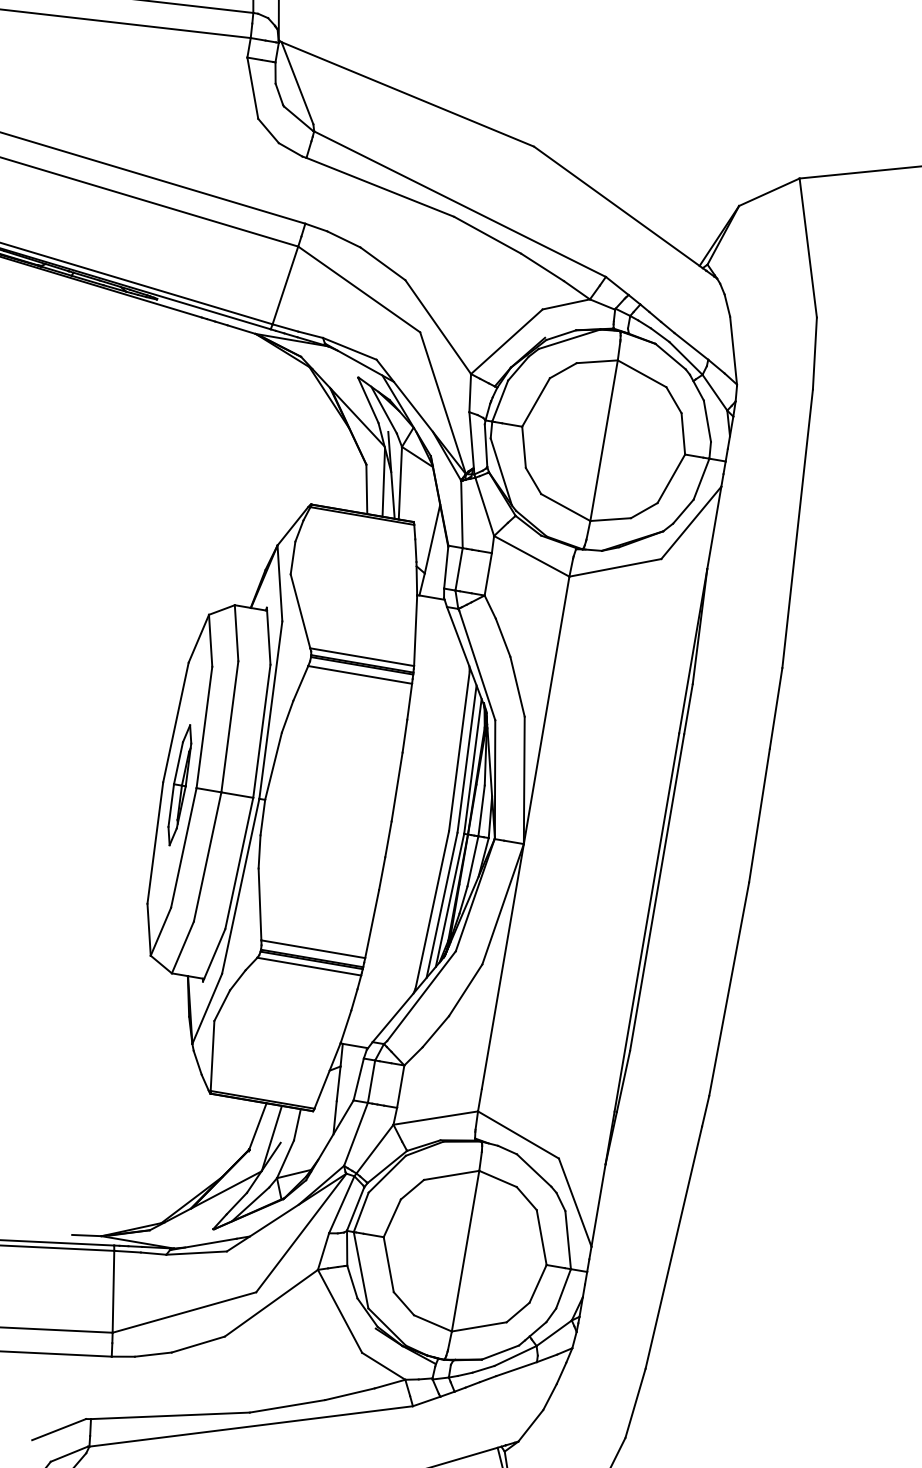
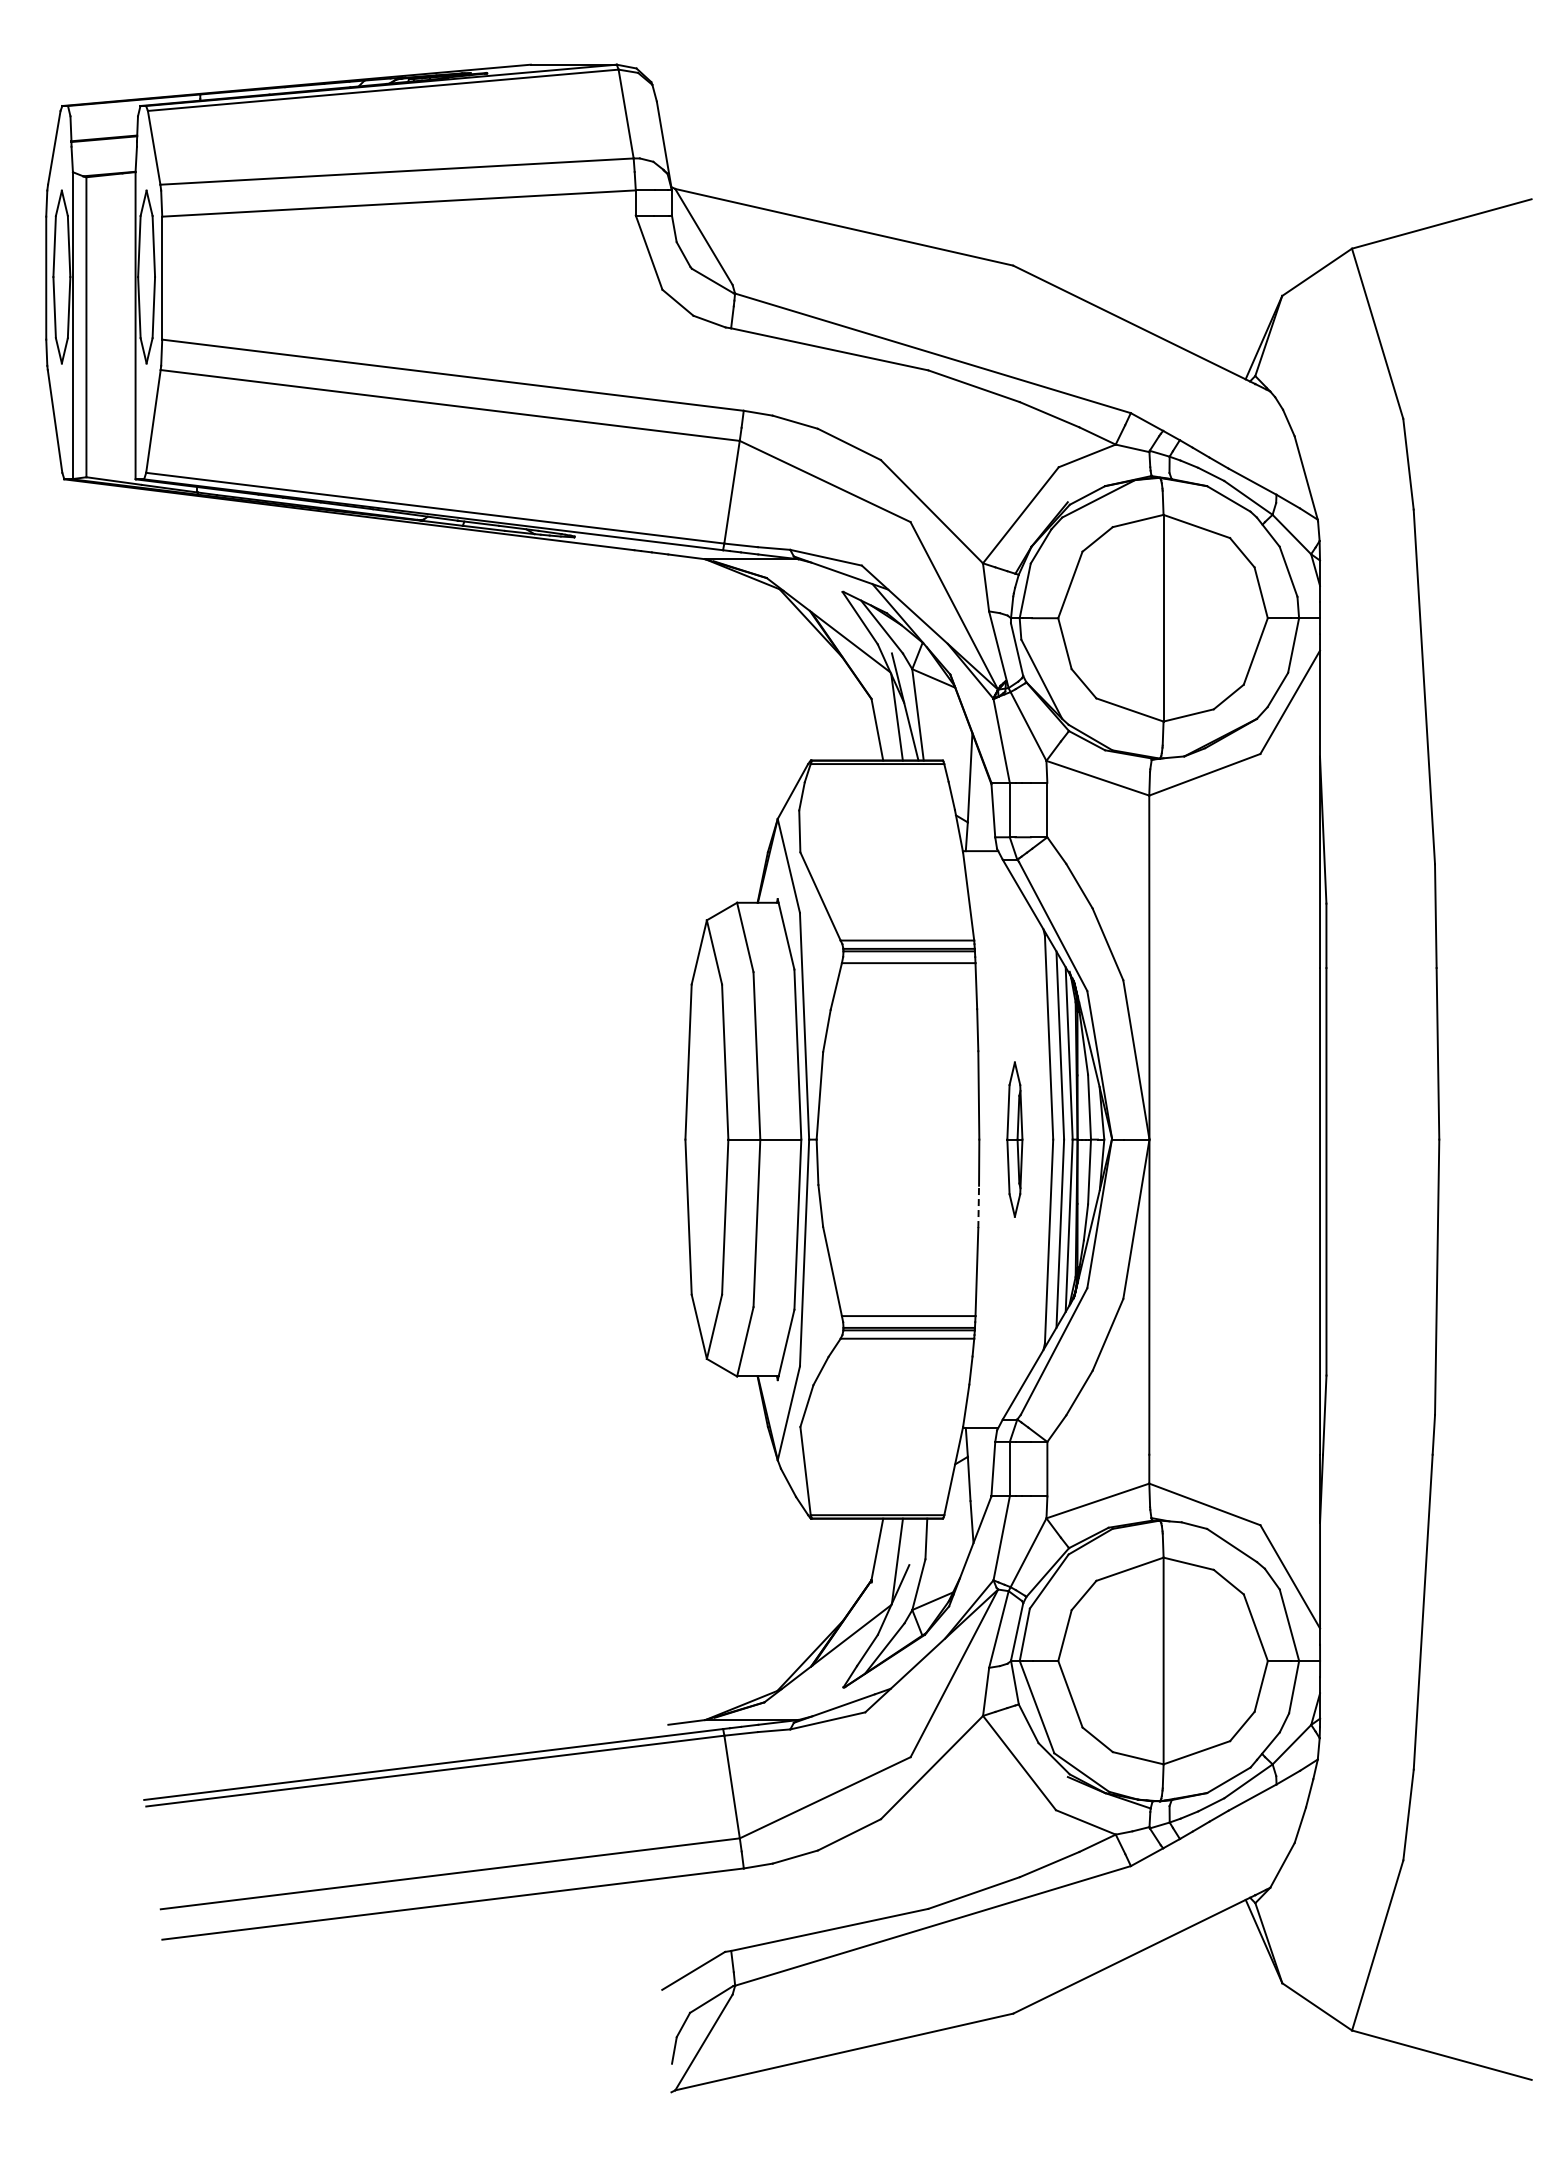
part: (179, 785) -> (1014, 1139), moved
line: (382, 873) -> (978, 1206), solid -> dashed

